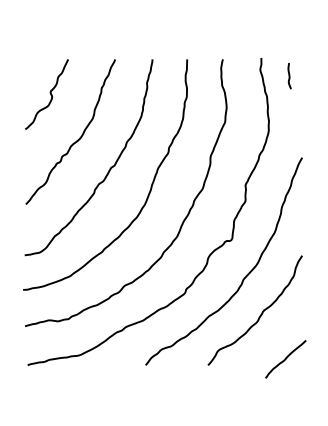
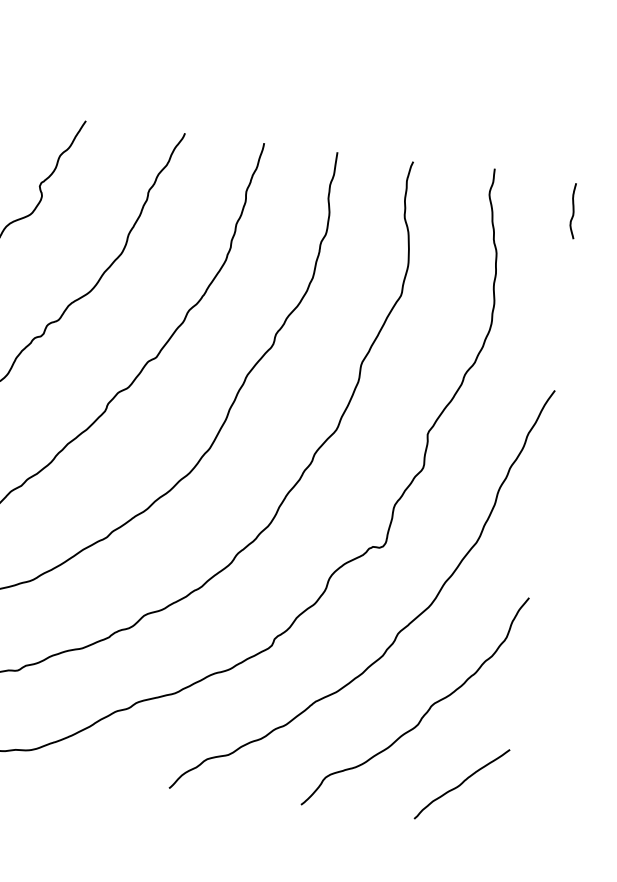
curve: (289, 76) -> (573, 211), moved
curve: (285, 359) -> (461, 784), moved

